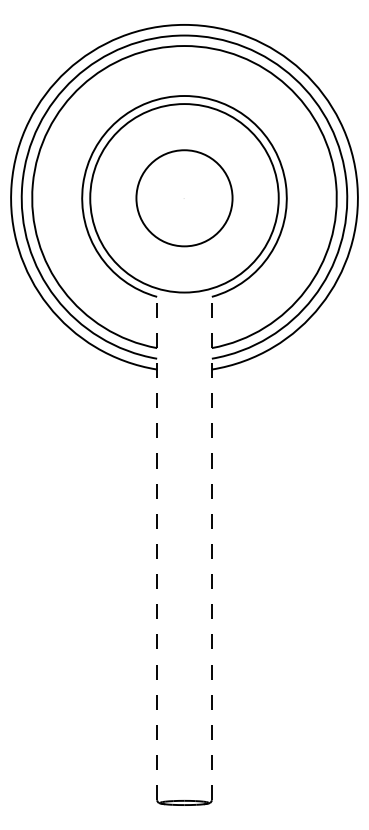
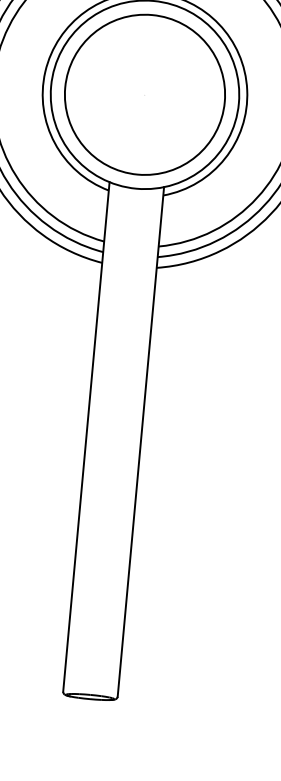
circle: (184, 198) -> (144, 95), size x1.67
line: (157, 544) -> (86, 437), dashed -> solid
line: (211, 544) -> (140, 442), dashed -> solid

